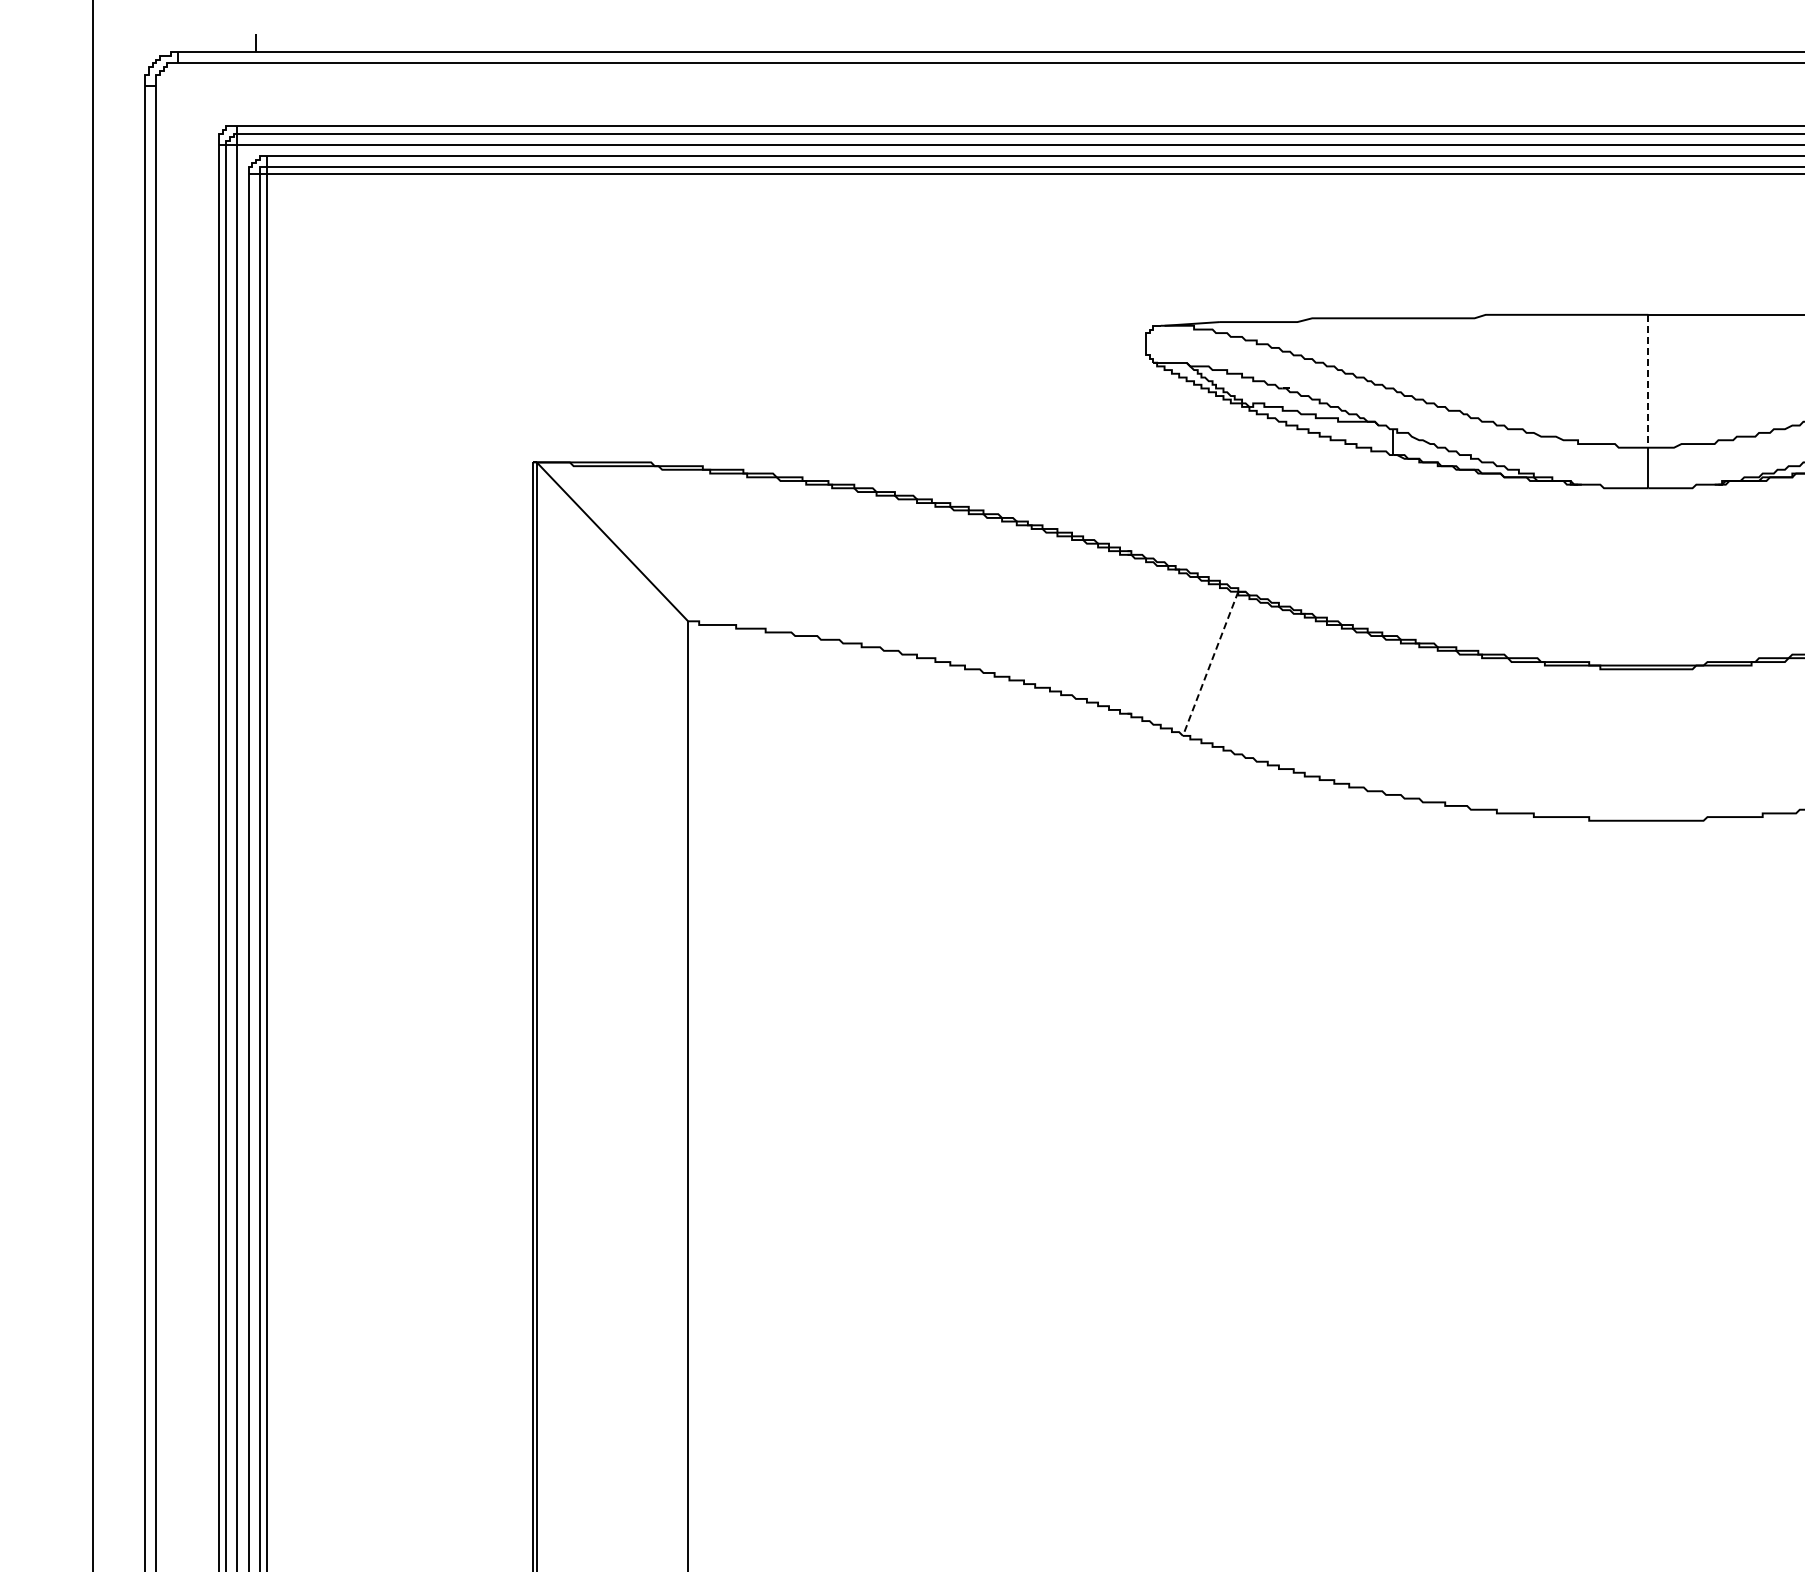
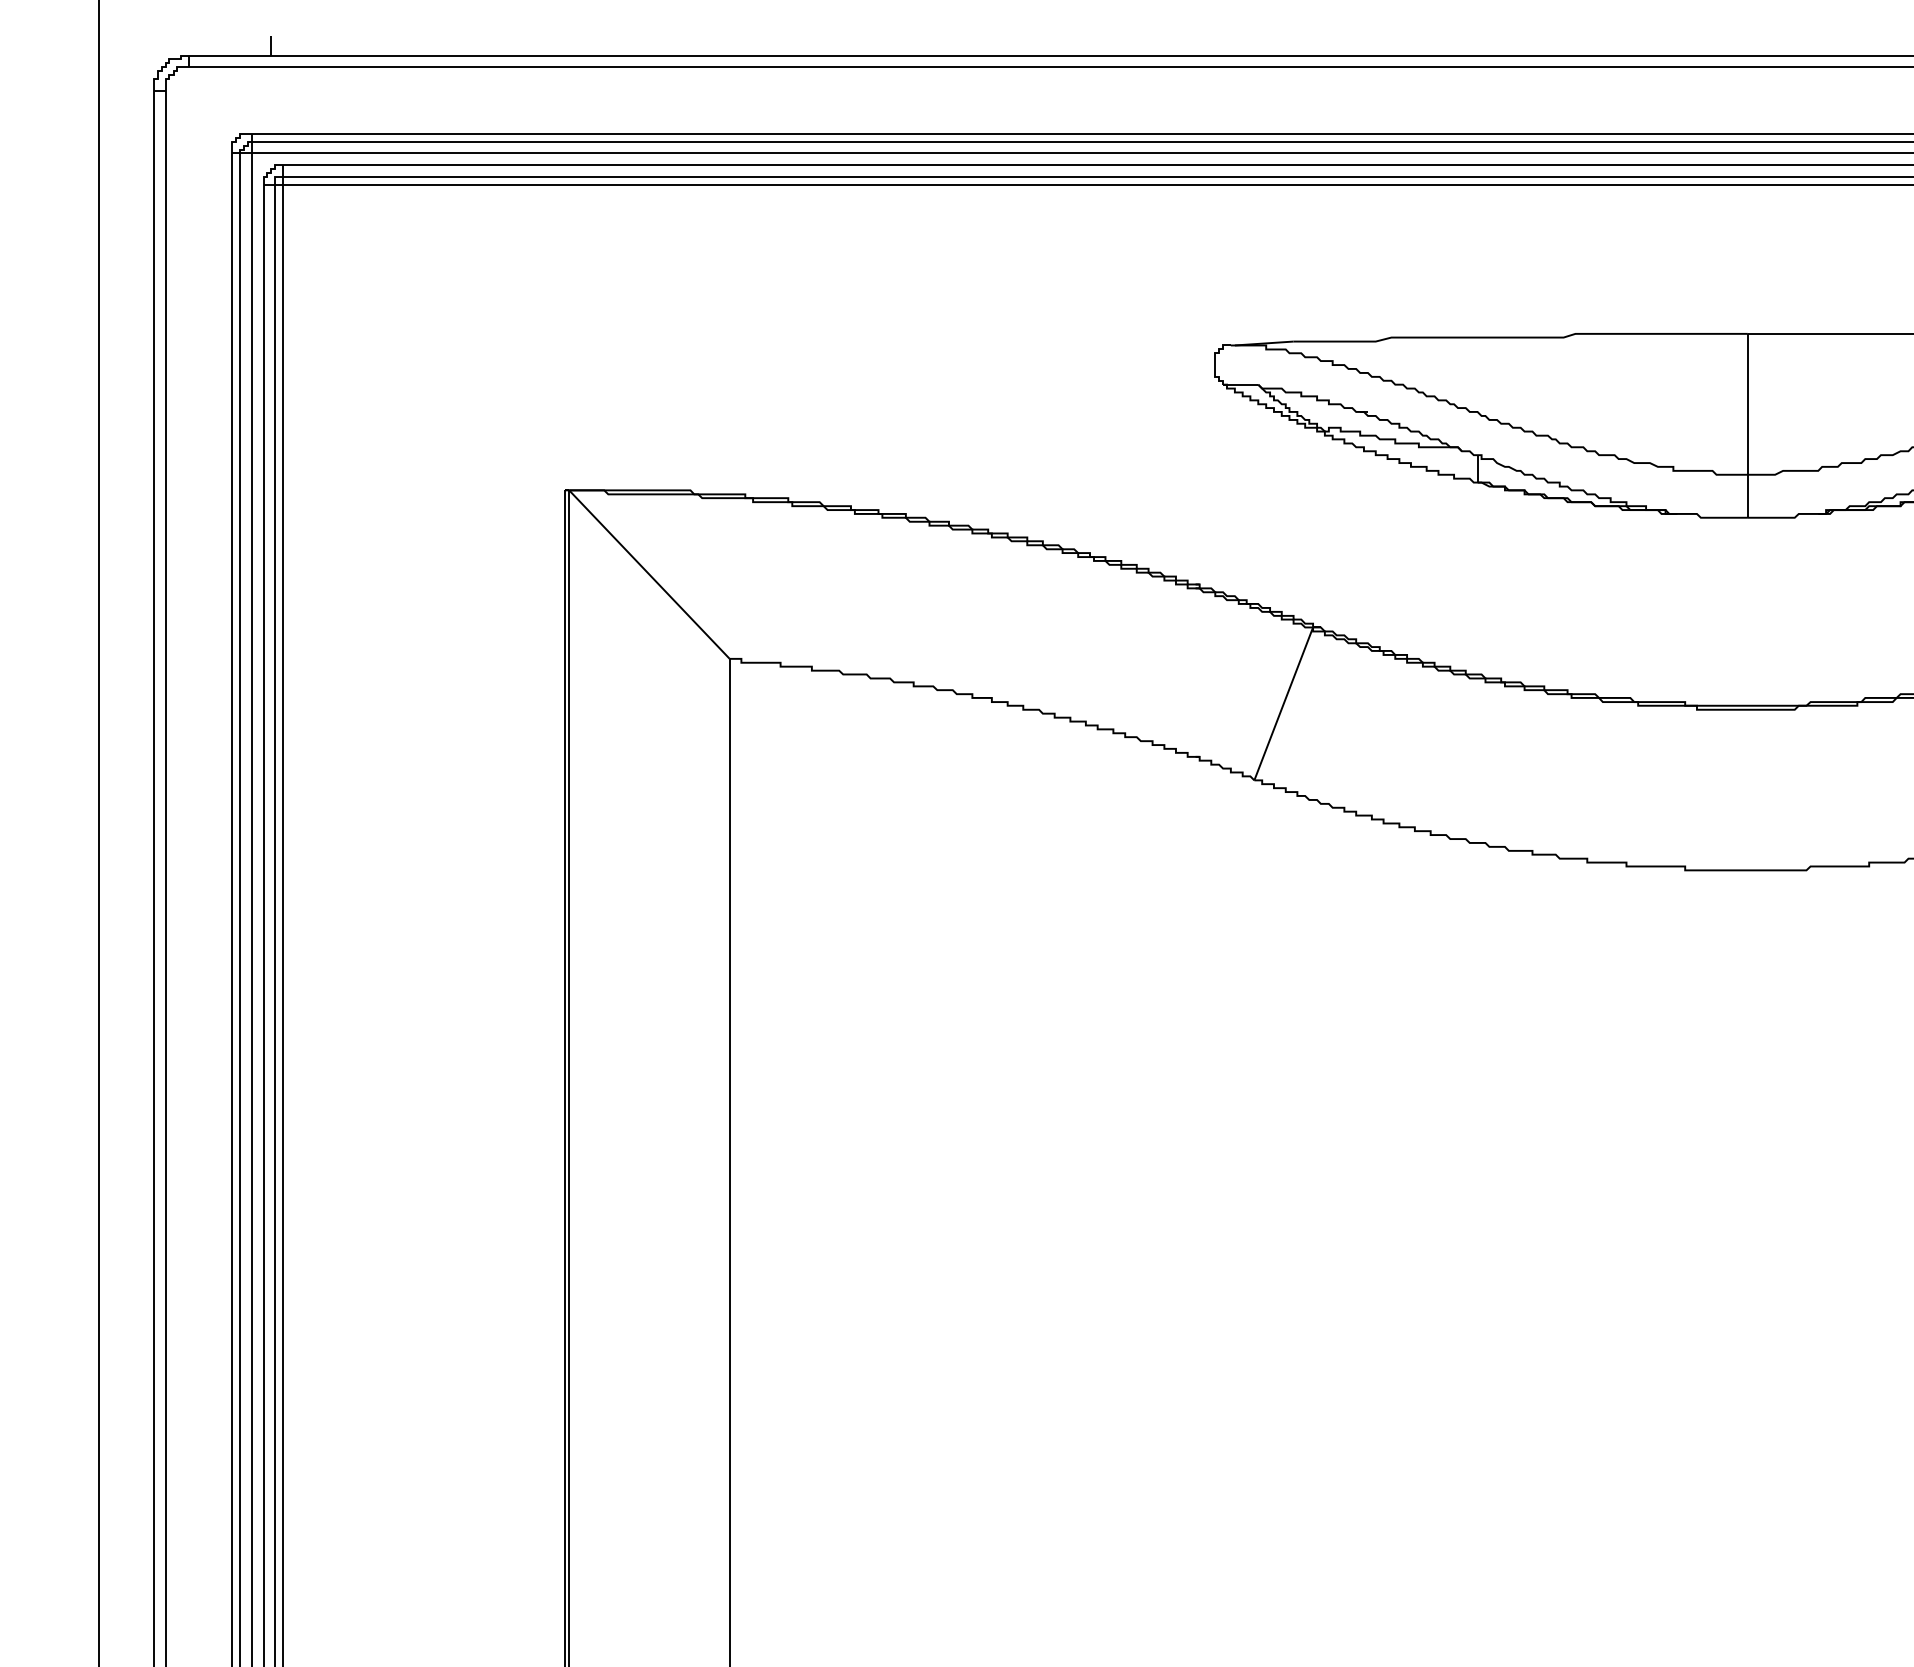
line: (1648, 381) -> (1748, 404), dashed -> solid
line: (1210, 664) -> (1283, 704), dashed -> solid

